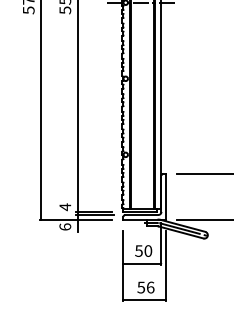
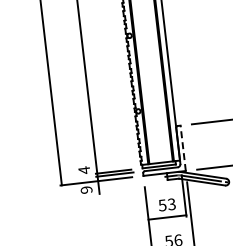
line: (166, 196) -> (183, 148), solid -> dashed
text: (65, 226) -> (86, 189), 6 -> 9
text: (148, 250) -> (171, 203), 50 -> 53

